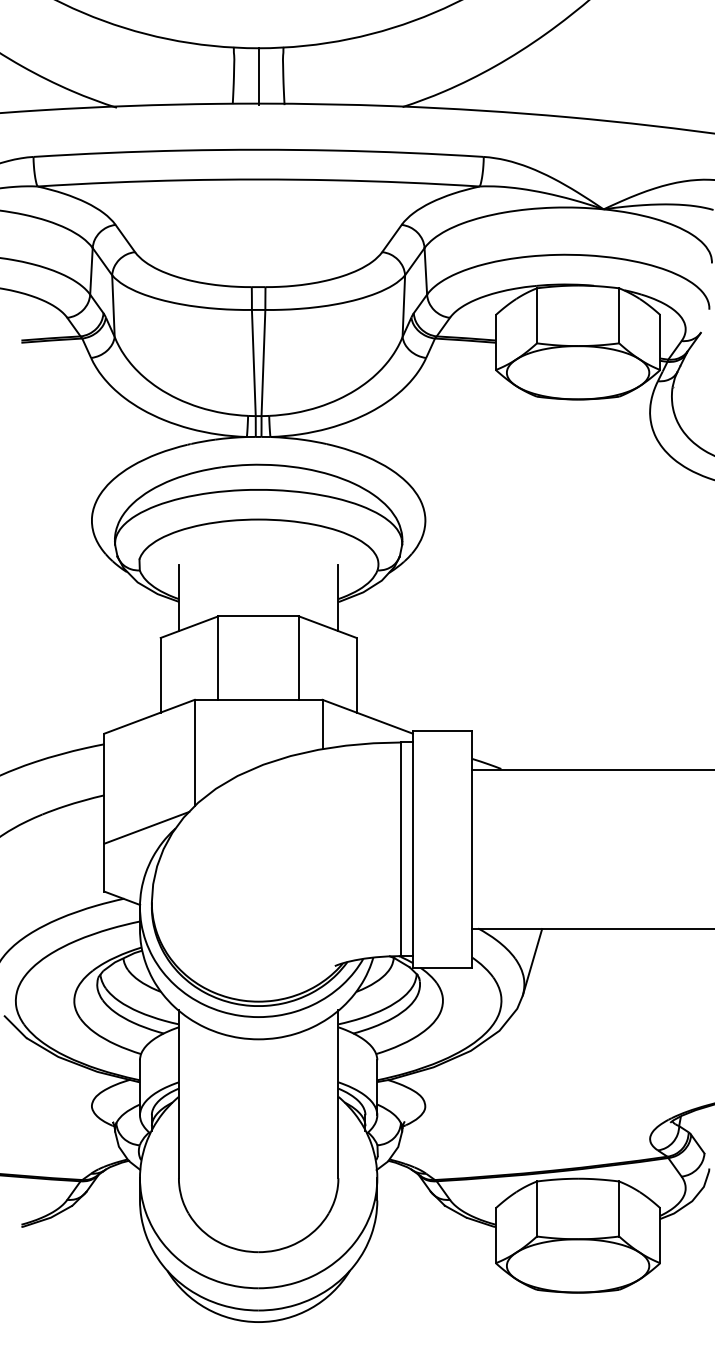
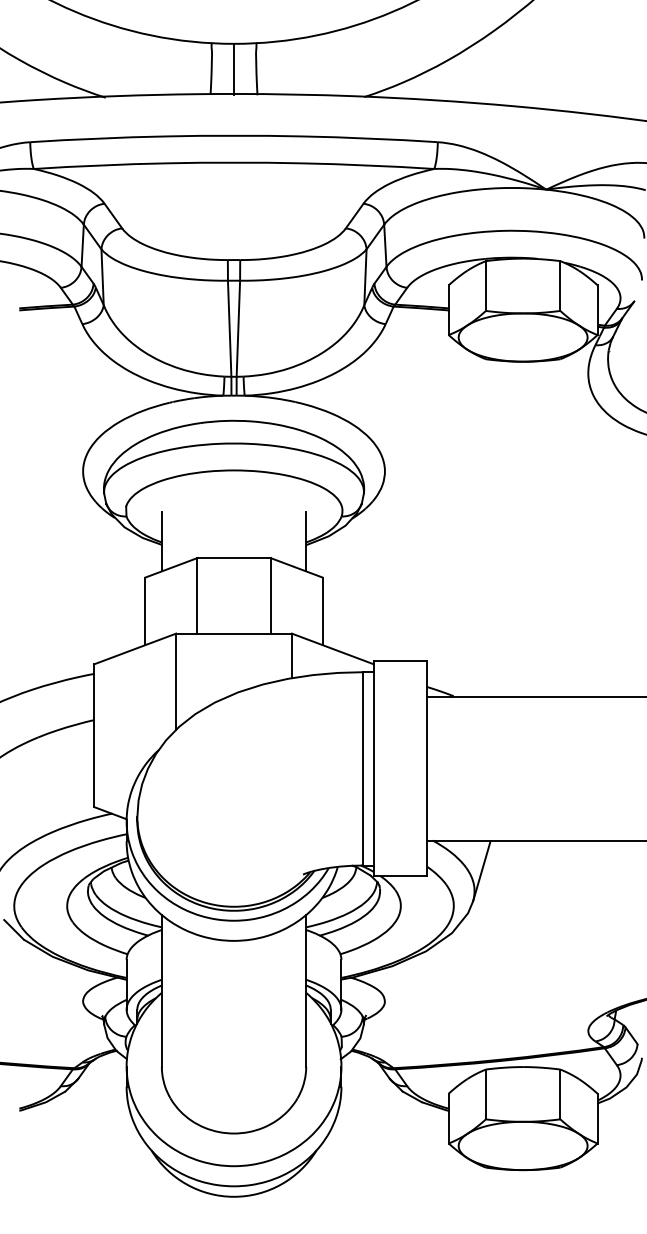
line: (146, 827) -> (132, 749), removed

